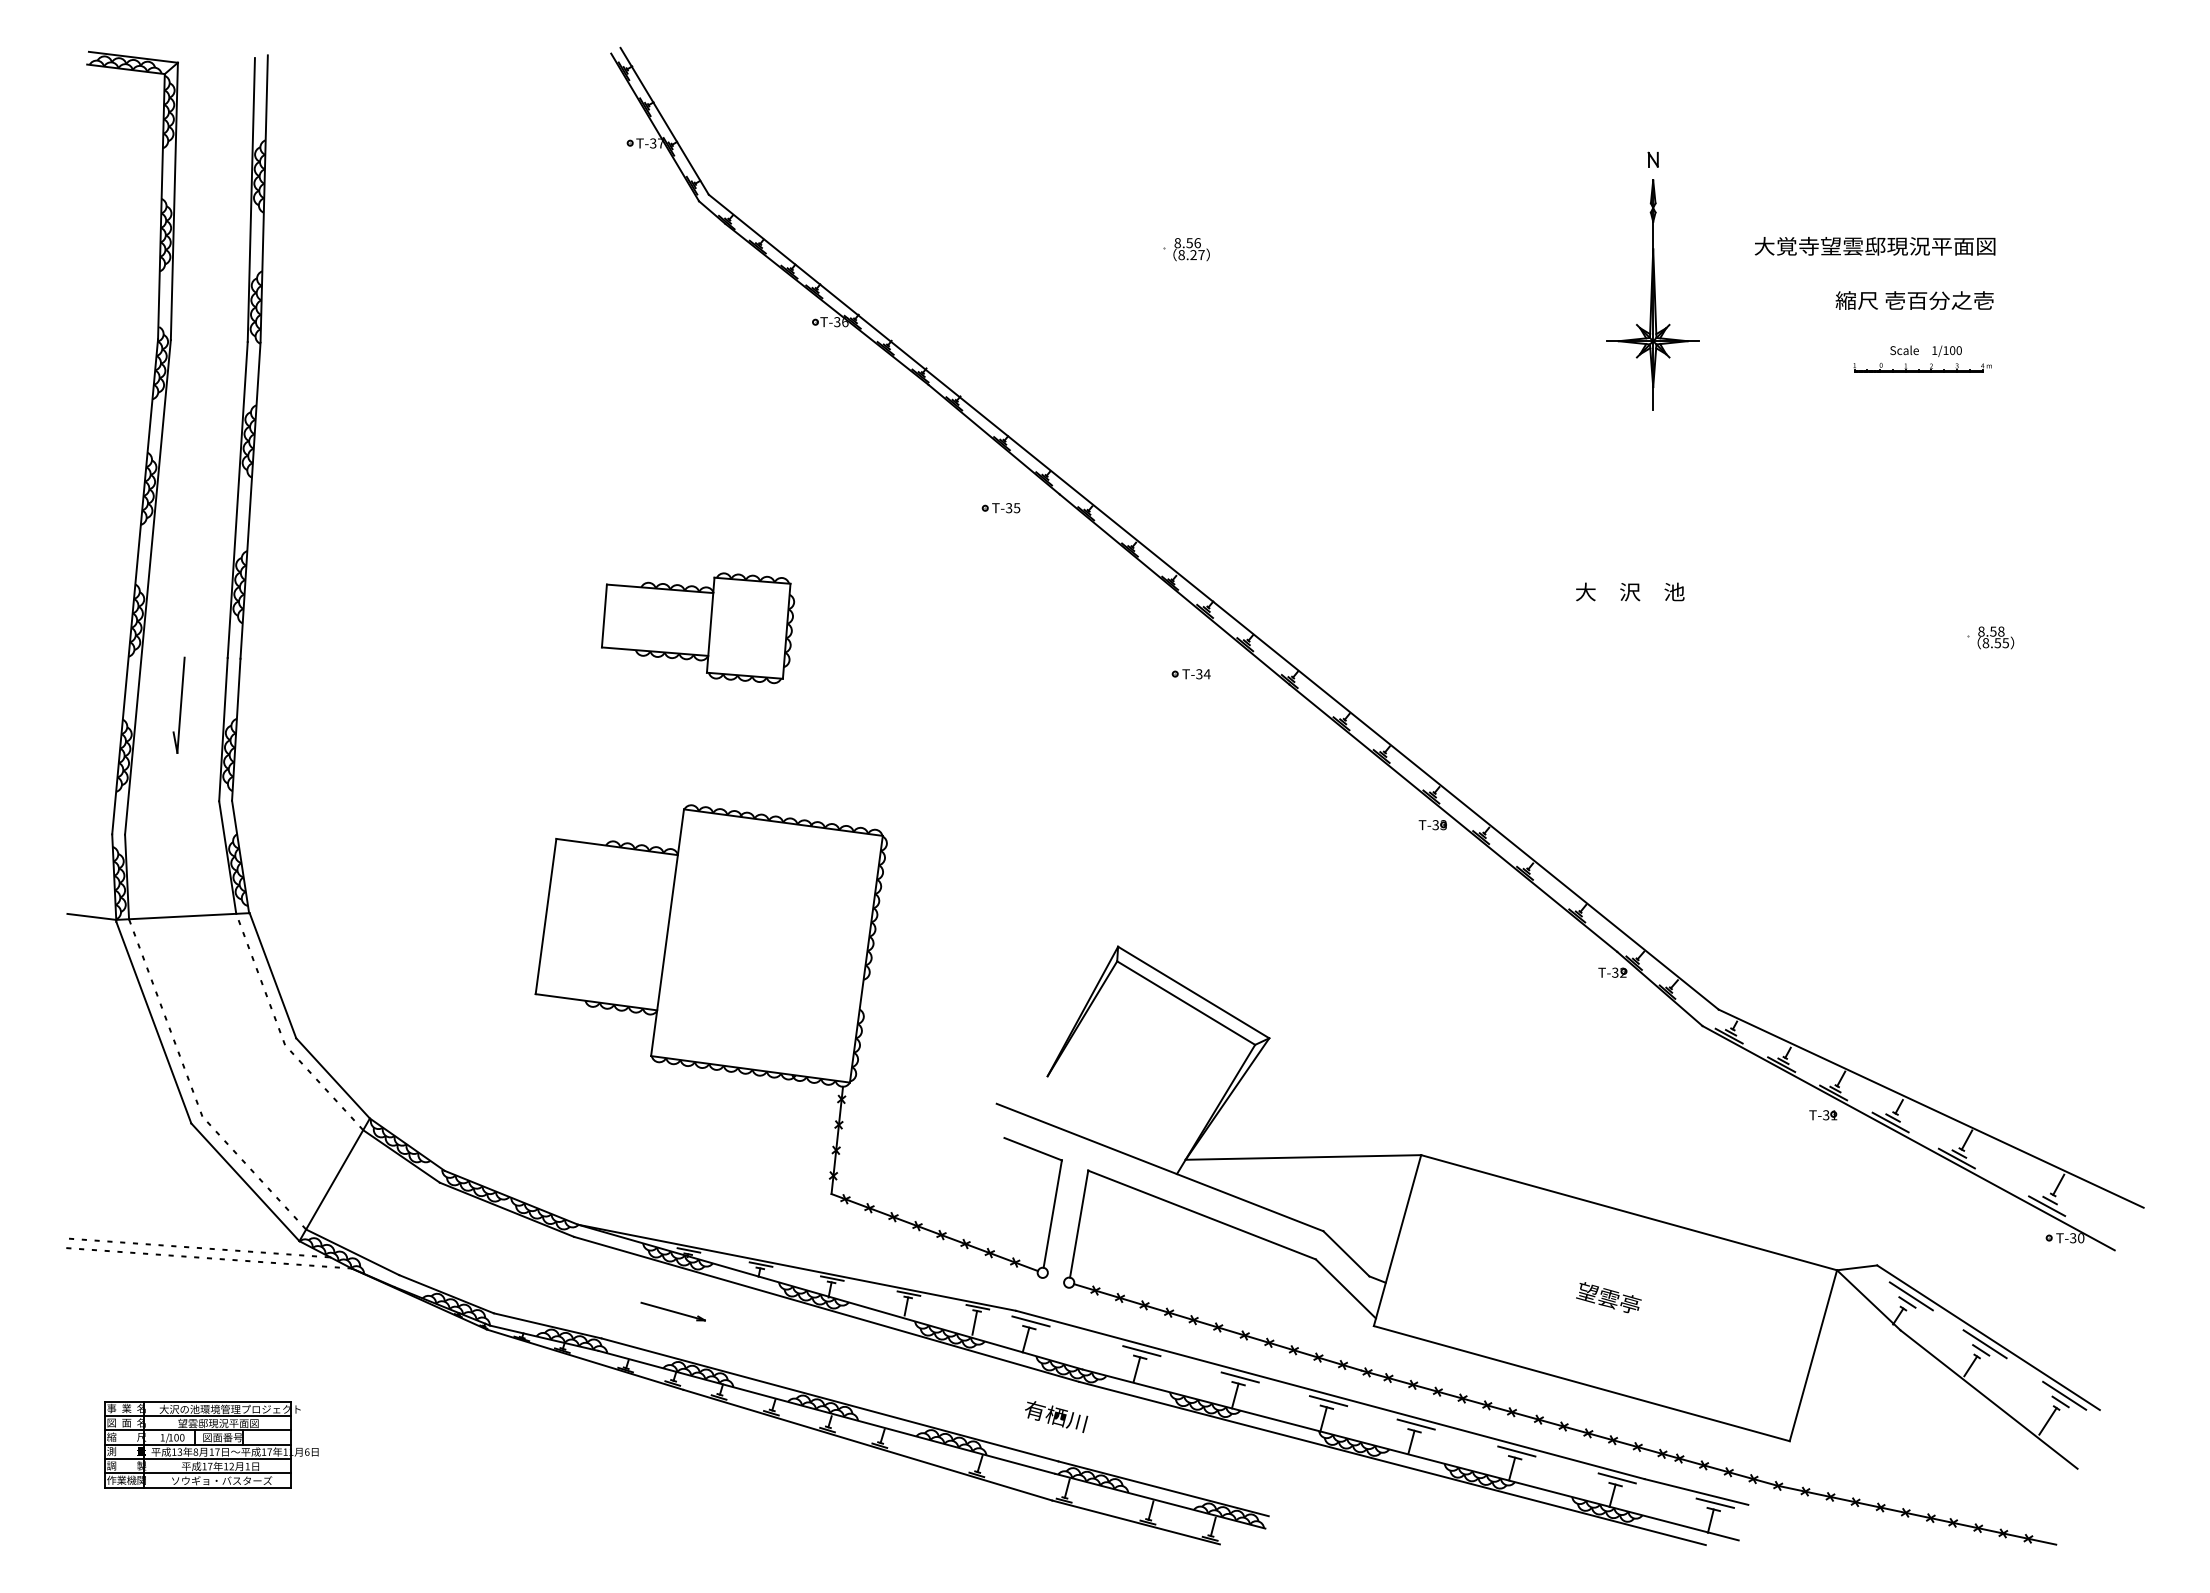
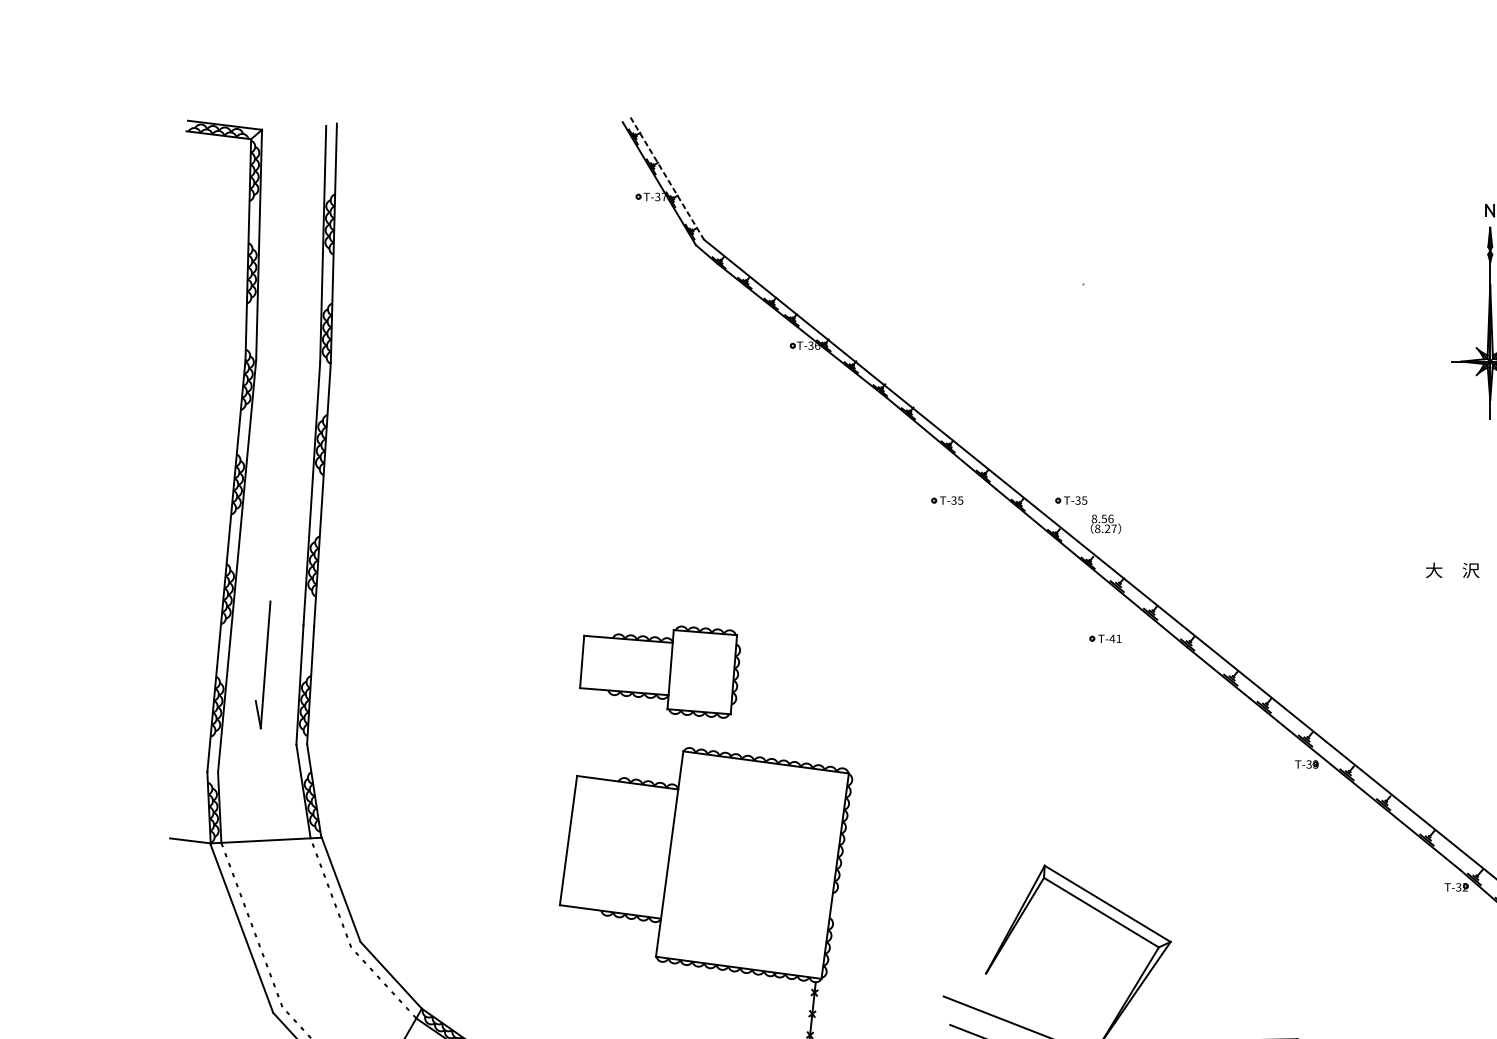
line: (664, 121) -> (667, 178), solid -> dashed
text: (1191, 249) -> (1105, 524), moved
part: (1149, 508) -> (1070, 500), added
part: (698, 628) -> (660, 672), moved
text: (1202, 674) -> (1115, 639), T-34 -> T-41
part: (178, 704) -> (262, 664), size x1.6

